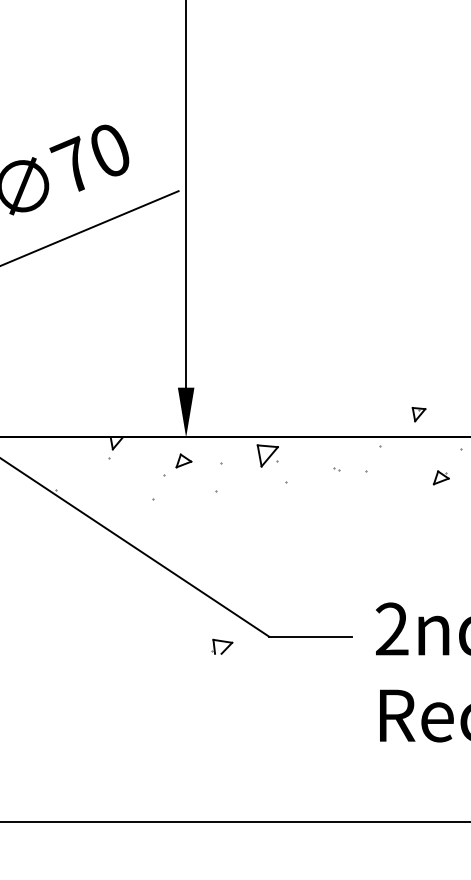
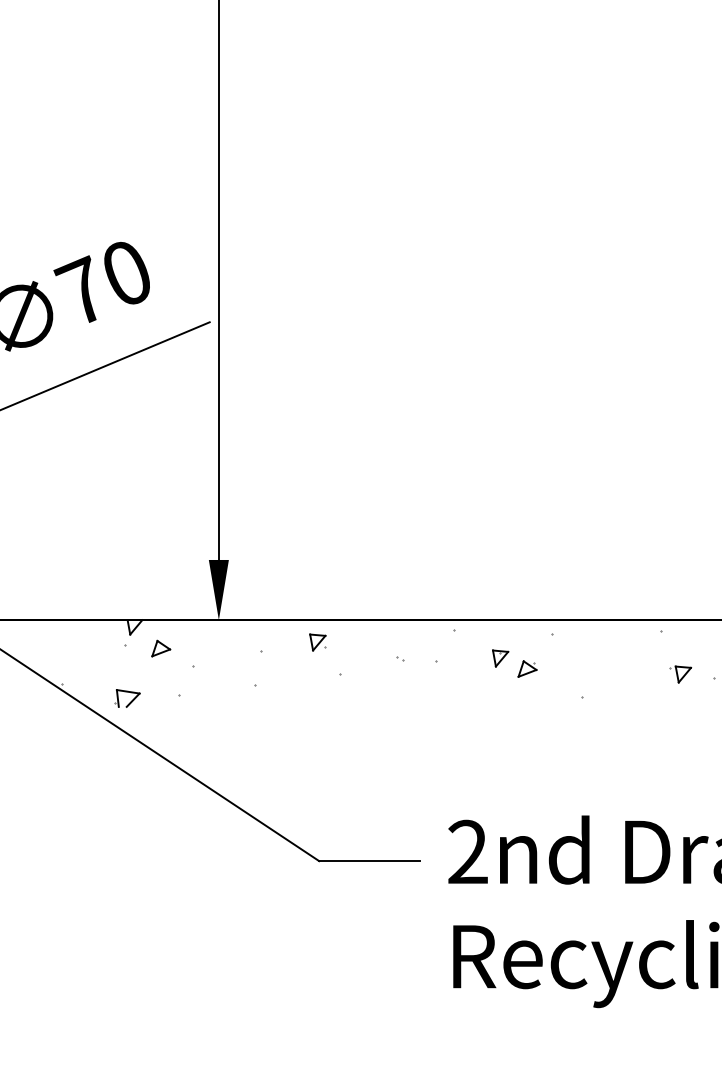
part: (418, 414) -> (500, 658), moved
part: (267, 455) -> (317, 642), size x0.62
part: (184, 460) -> (161, 648), moved
part: (222, 646) -> (127, 698), moved

